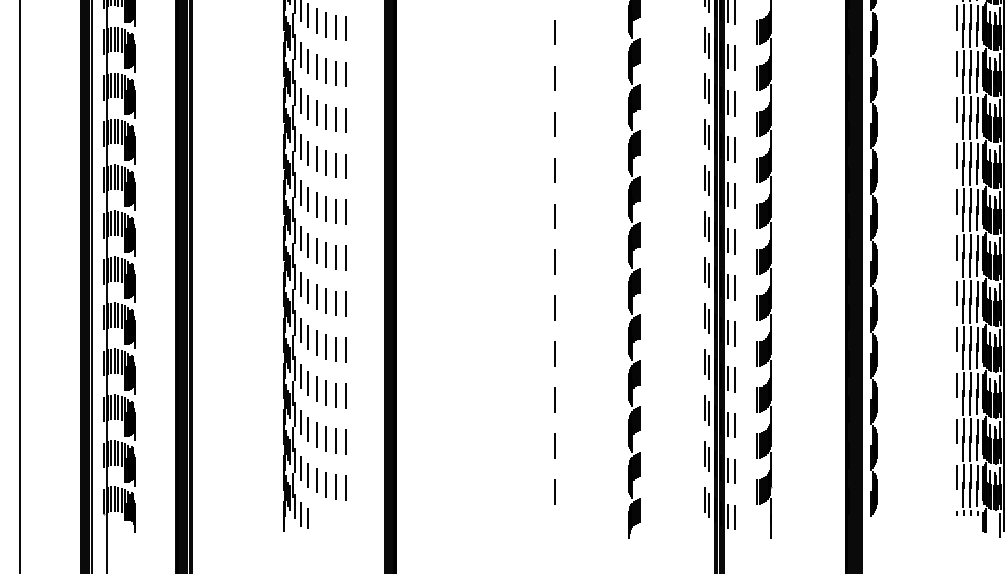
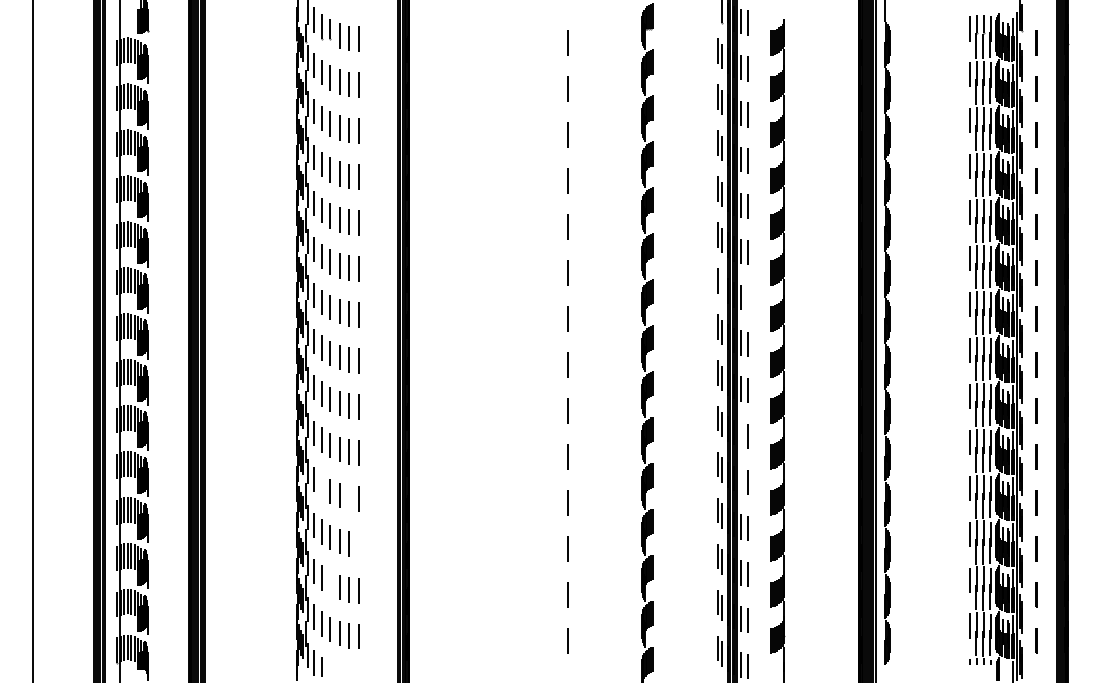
line: (709, 137) -> (722, 286), removed
line: (734, 149) -> (747, 298), removed
line: (727, 285) -> (740, 434), removed
line: (727, 331) -> (740, 480), removed
line: (308, 336) -> (321, 485), removed
line: (336, 348) -> (349, 497), removed
line: (346, 395) -> (359, 544), removed
line: (317, 434) -> (330, 583), removed

